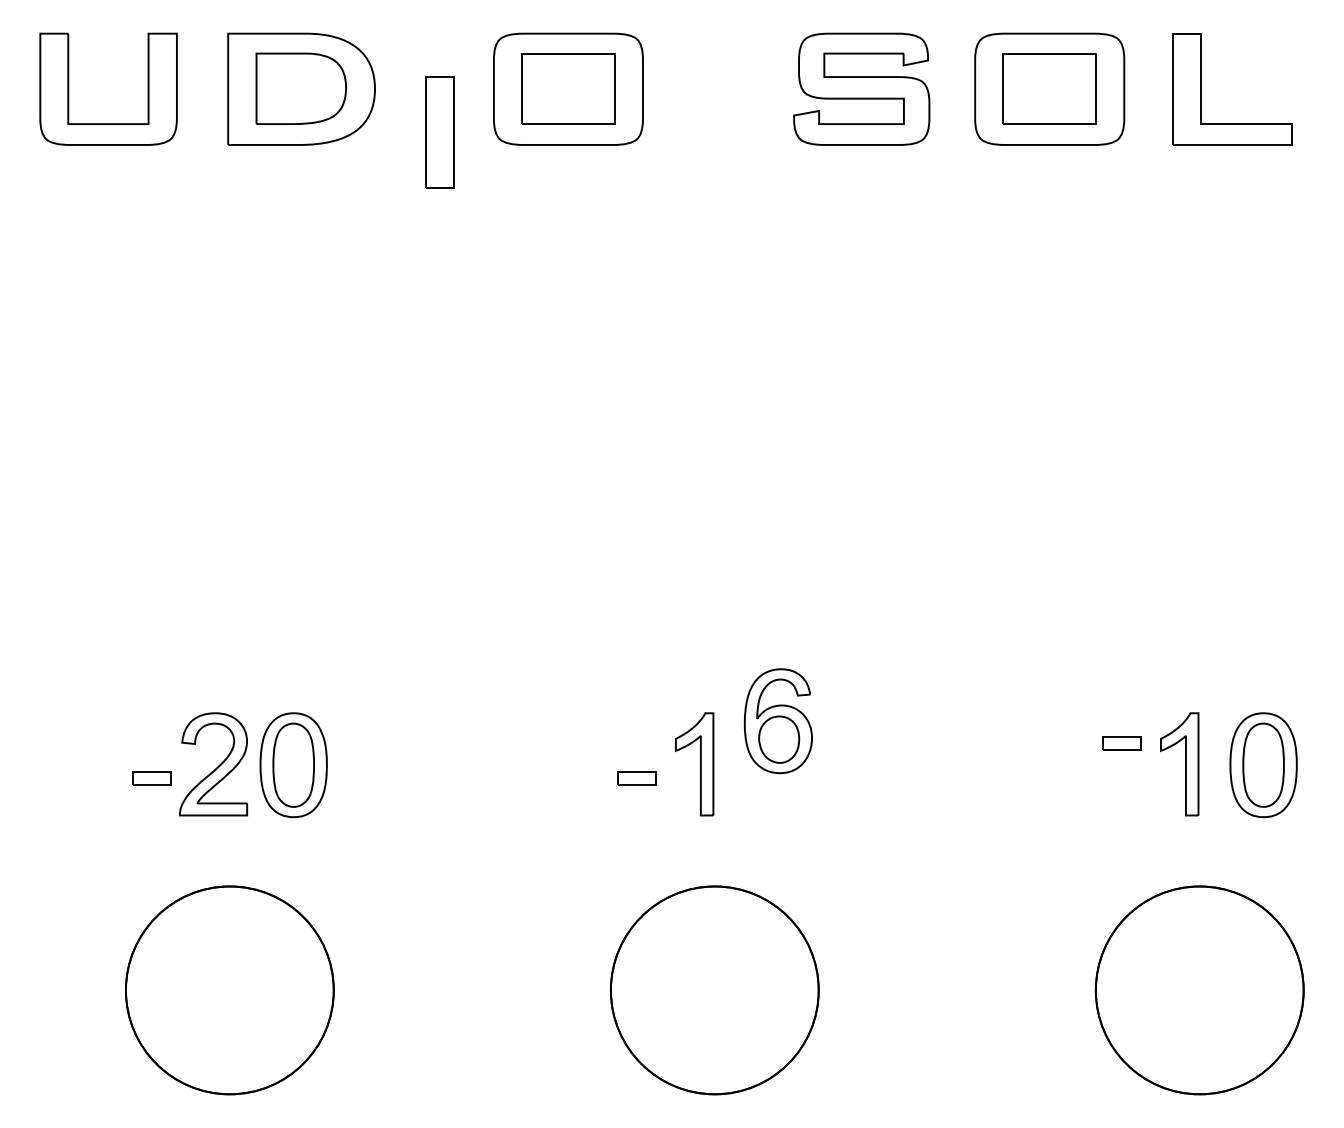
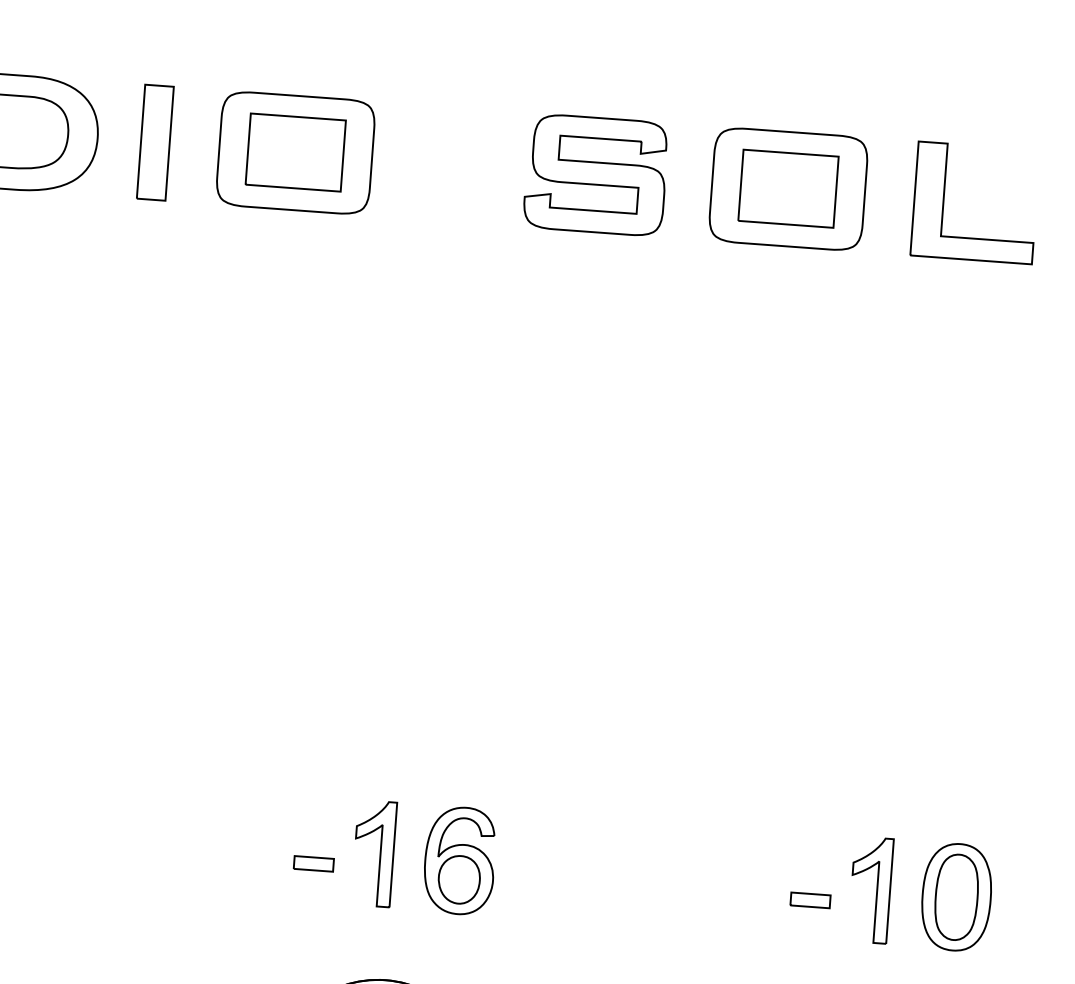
part: (439, 132) -> (154, 142), moved
part: (777, 721) -> (458, 861), moved
part: (1121, 743) -> (810, 900), moved

